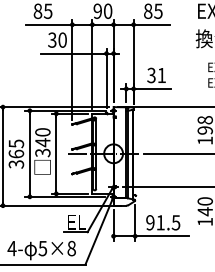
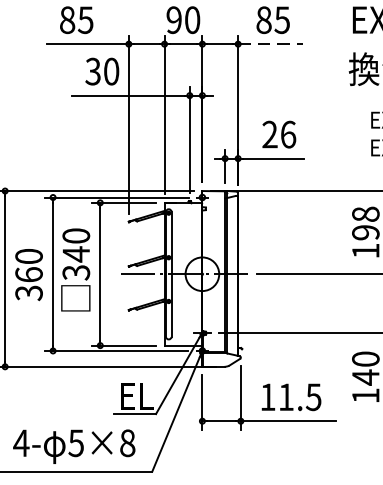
line: (152, 24) -> (271, 43), solid -> dashed
text: (156, 75) -> (278, 134), 31 -> 26
text: (16, 143) -> (29, 255), 365 -> 360
text: (150, 222) -> (268, 396), 91.5 -> 11.5

